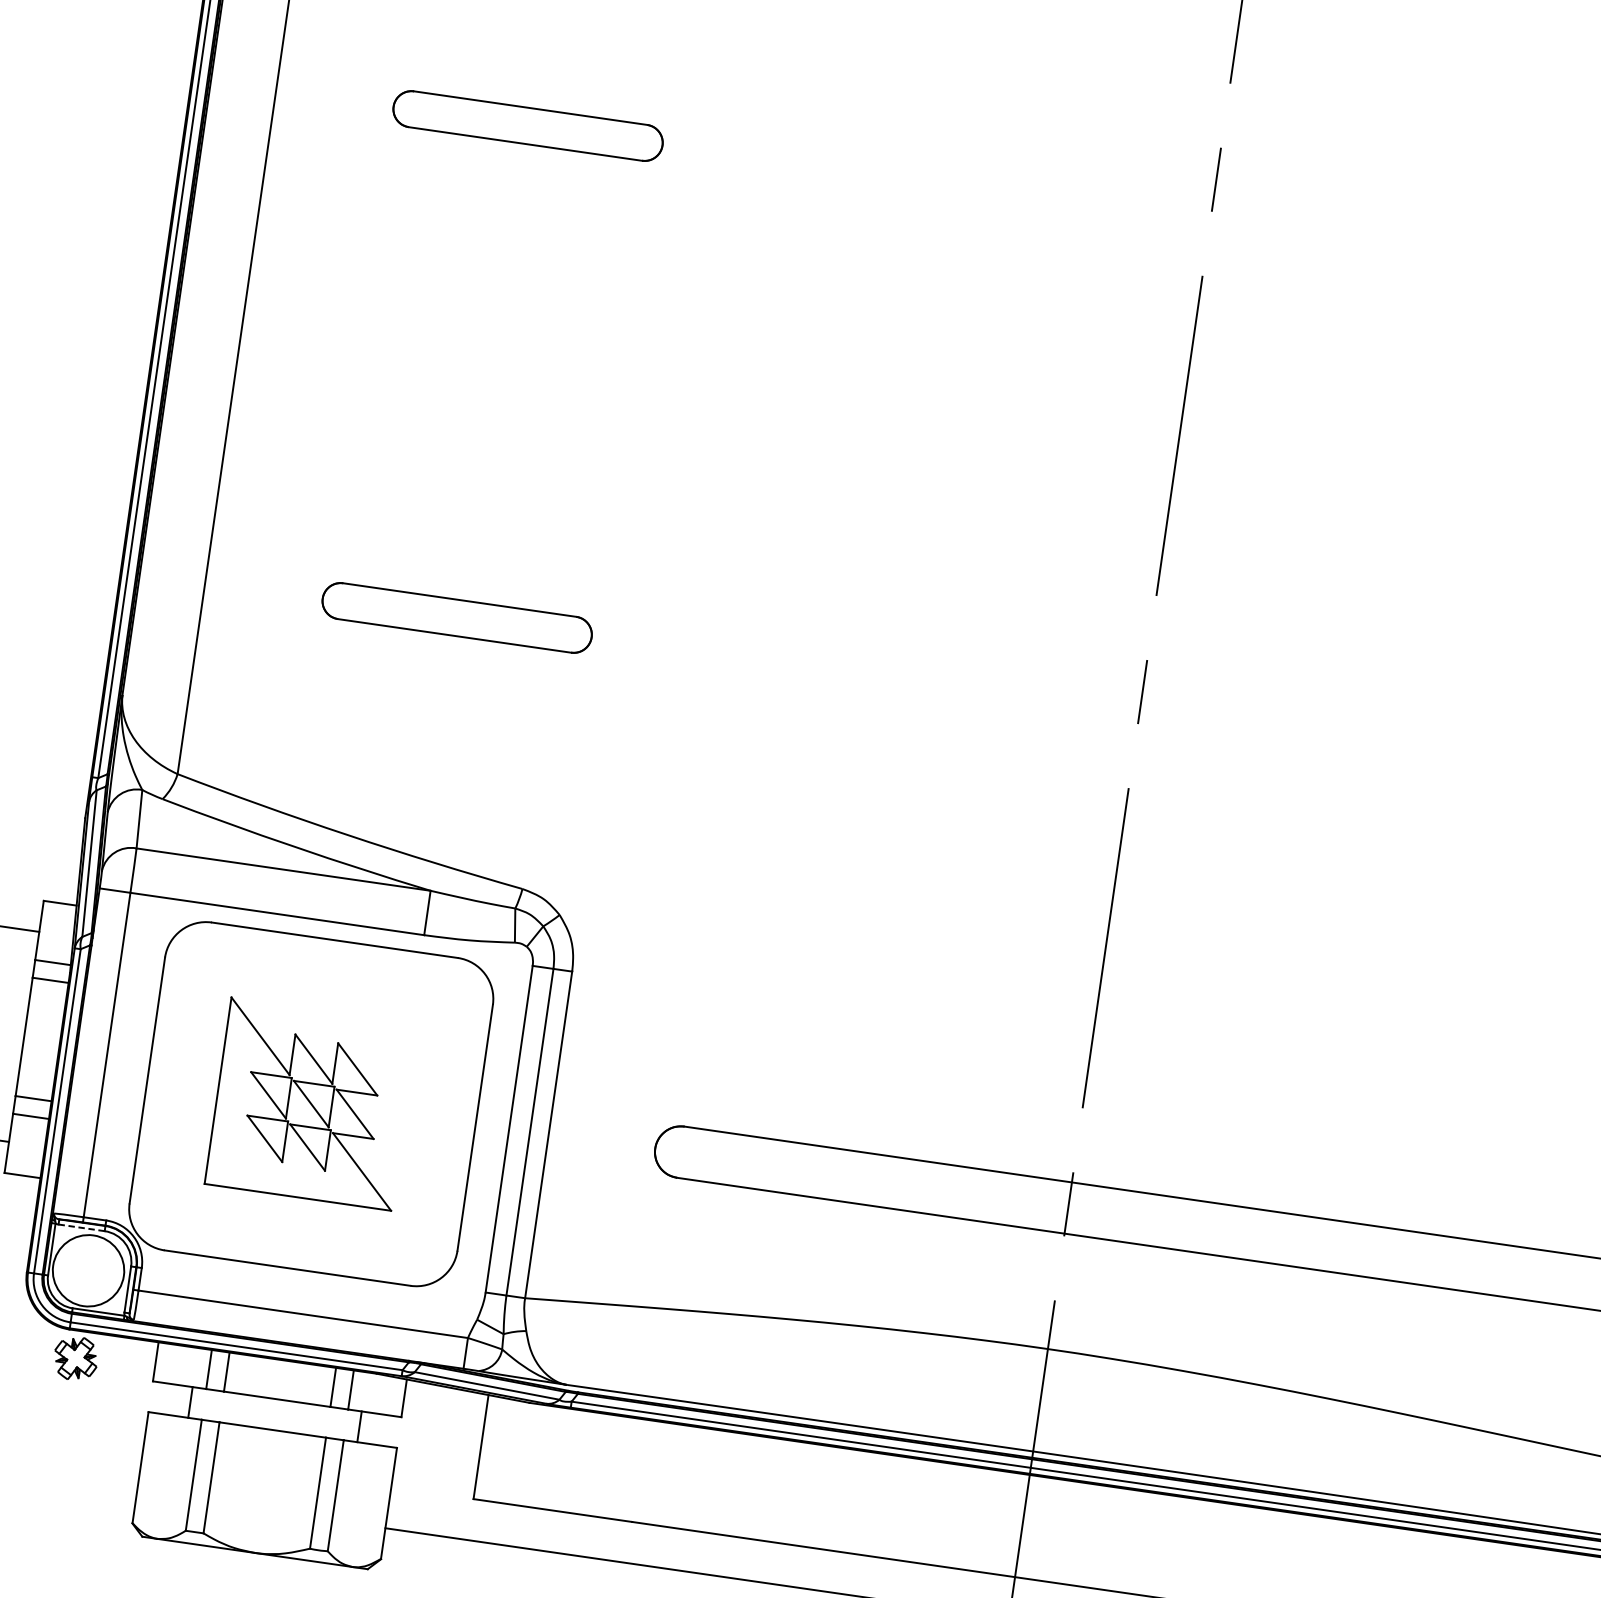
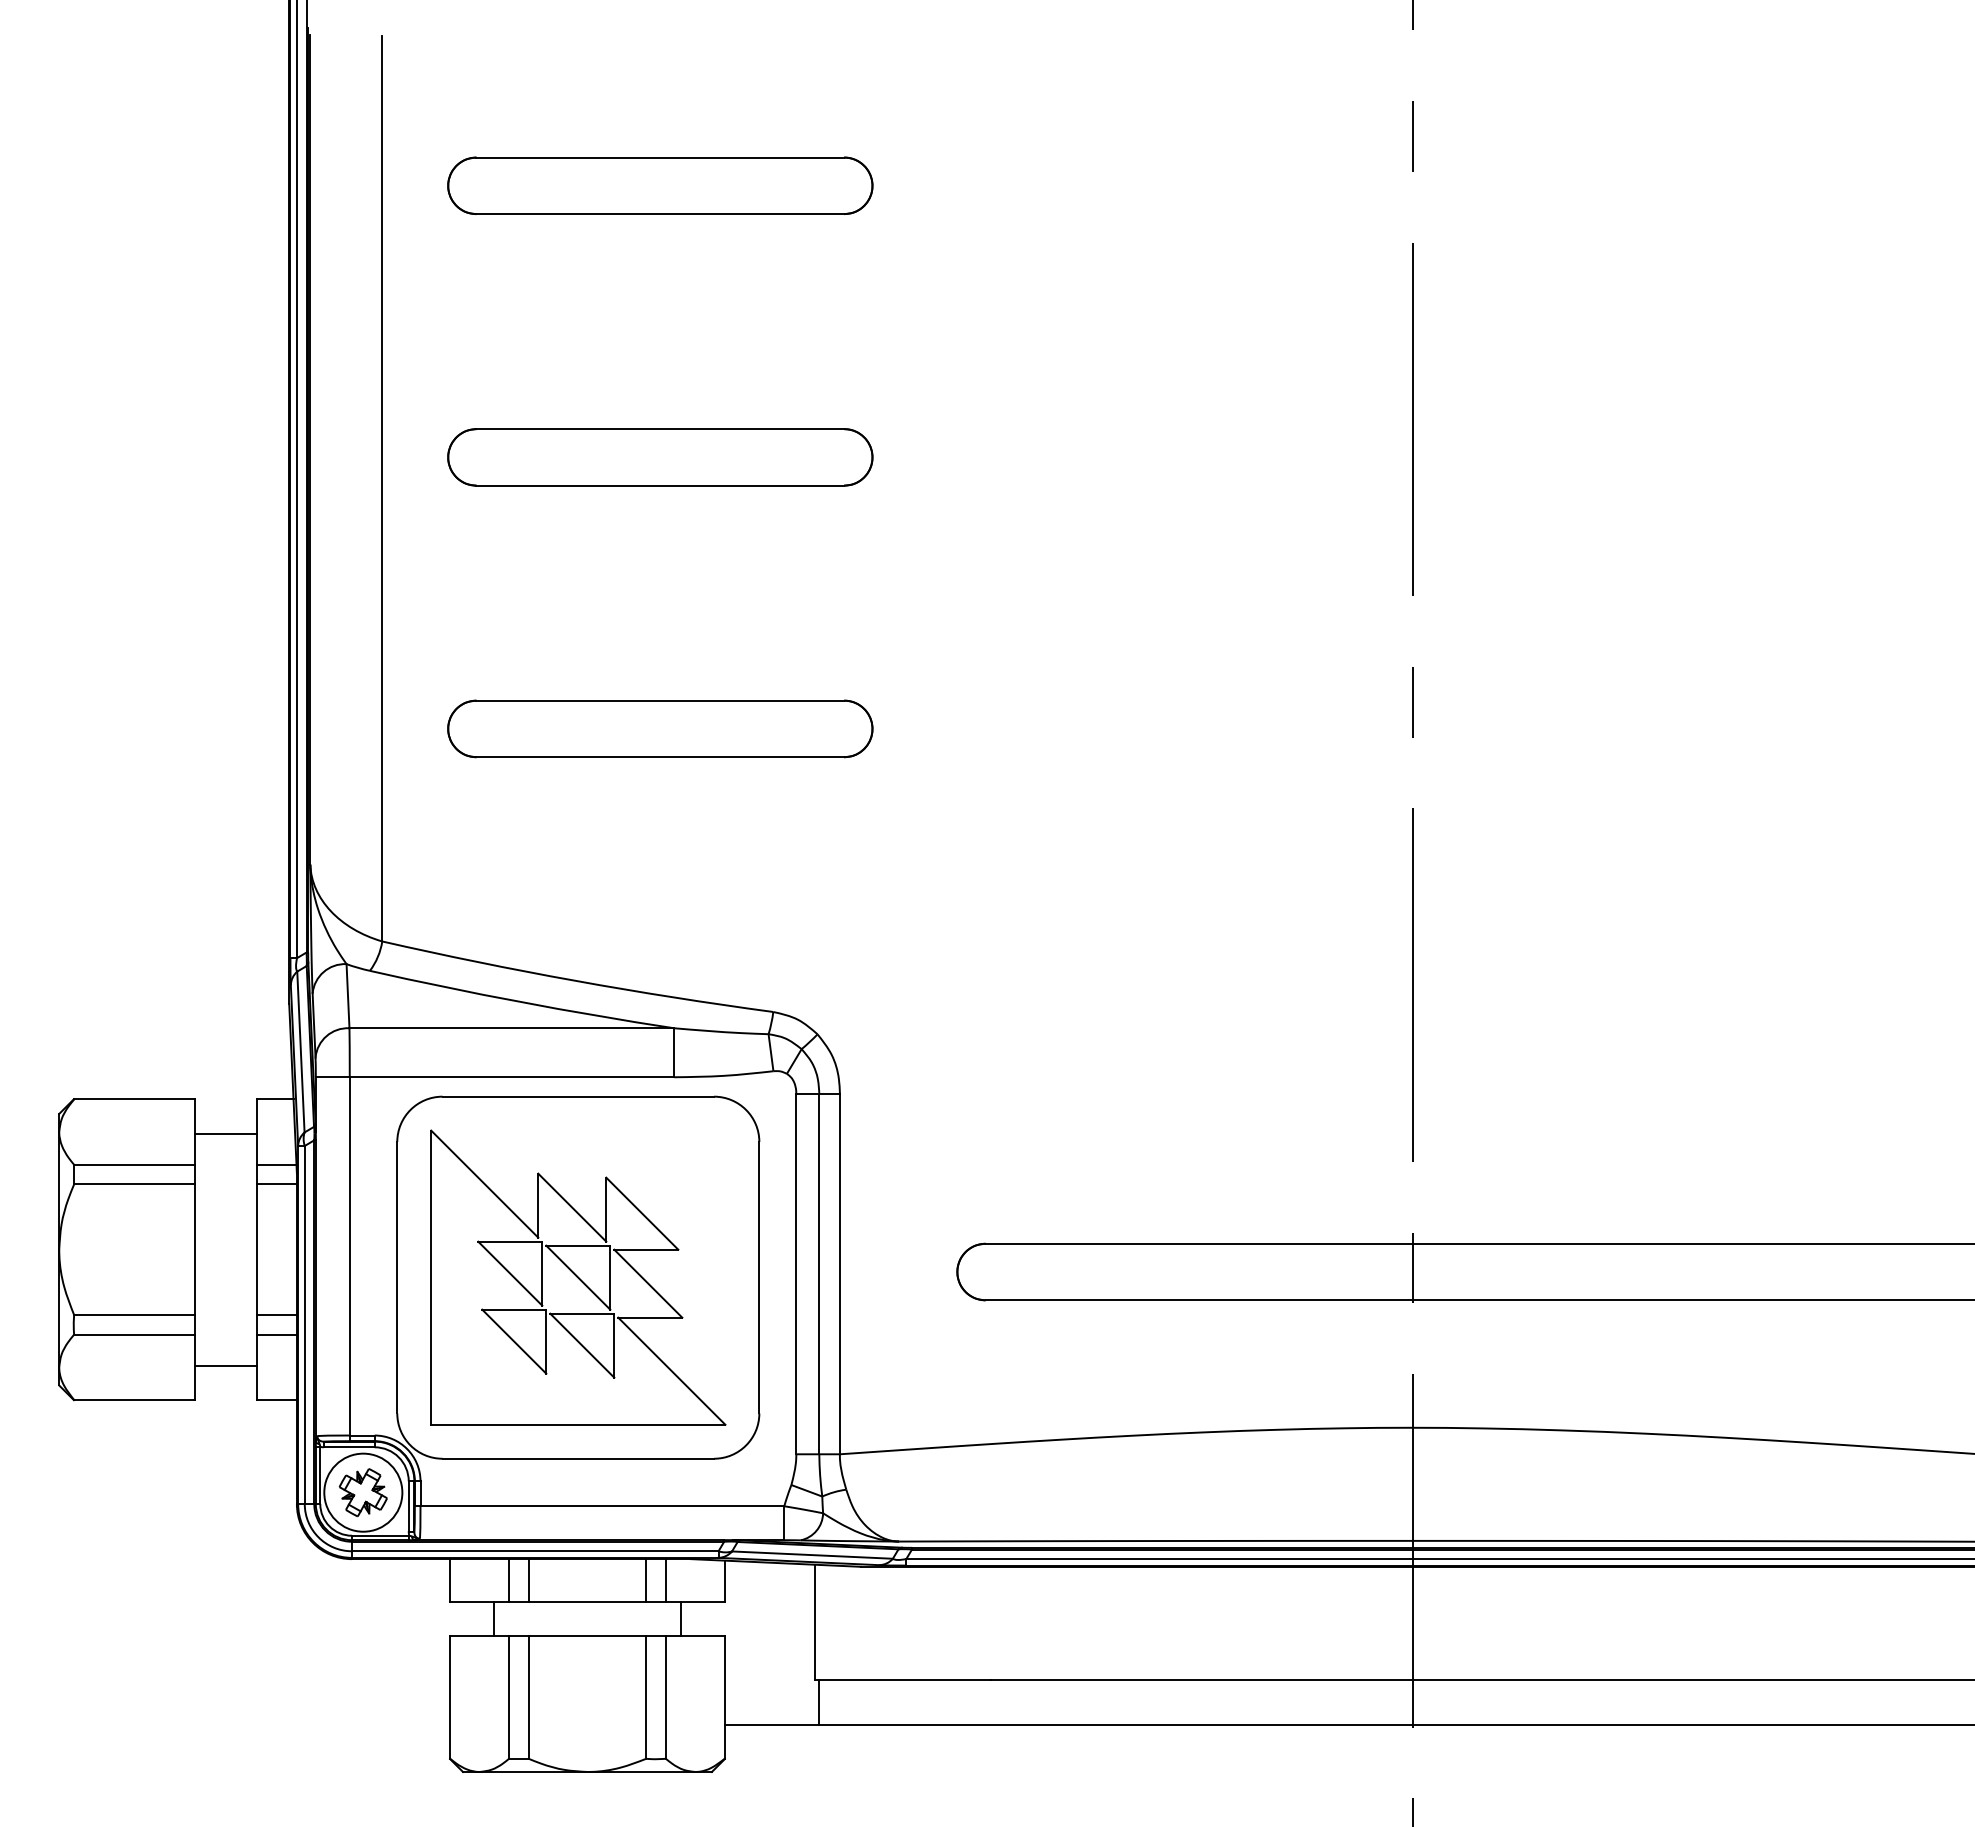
part: (528, 125) -> (660, 185), size x1.43
part: (492, 372) -> (660, 457), added
part: (457, 617) -> (660, 728), size x1.43
part: (311, 1104) -> (578, 1277), size x1.43
line: (81, 1227) -> (348, 1447), dashed -> solid
part: (75, 1358) -> (362, 1492), moved
line: (474, 1519) -> (819, 1701), added

